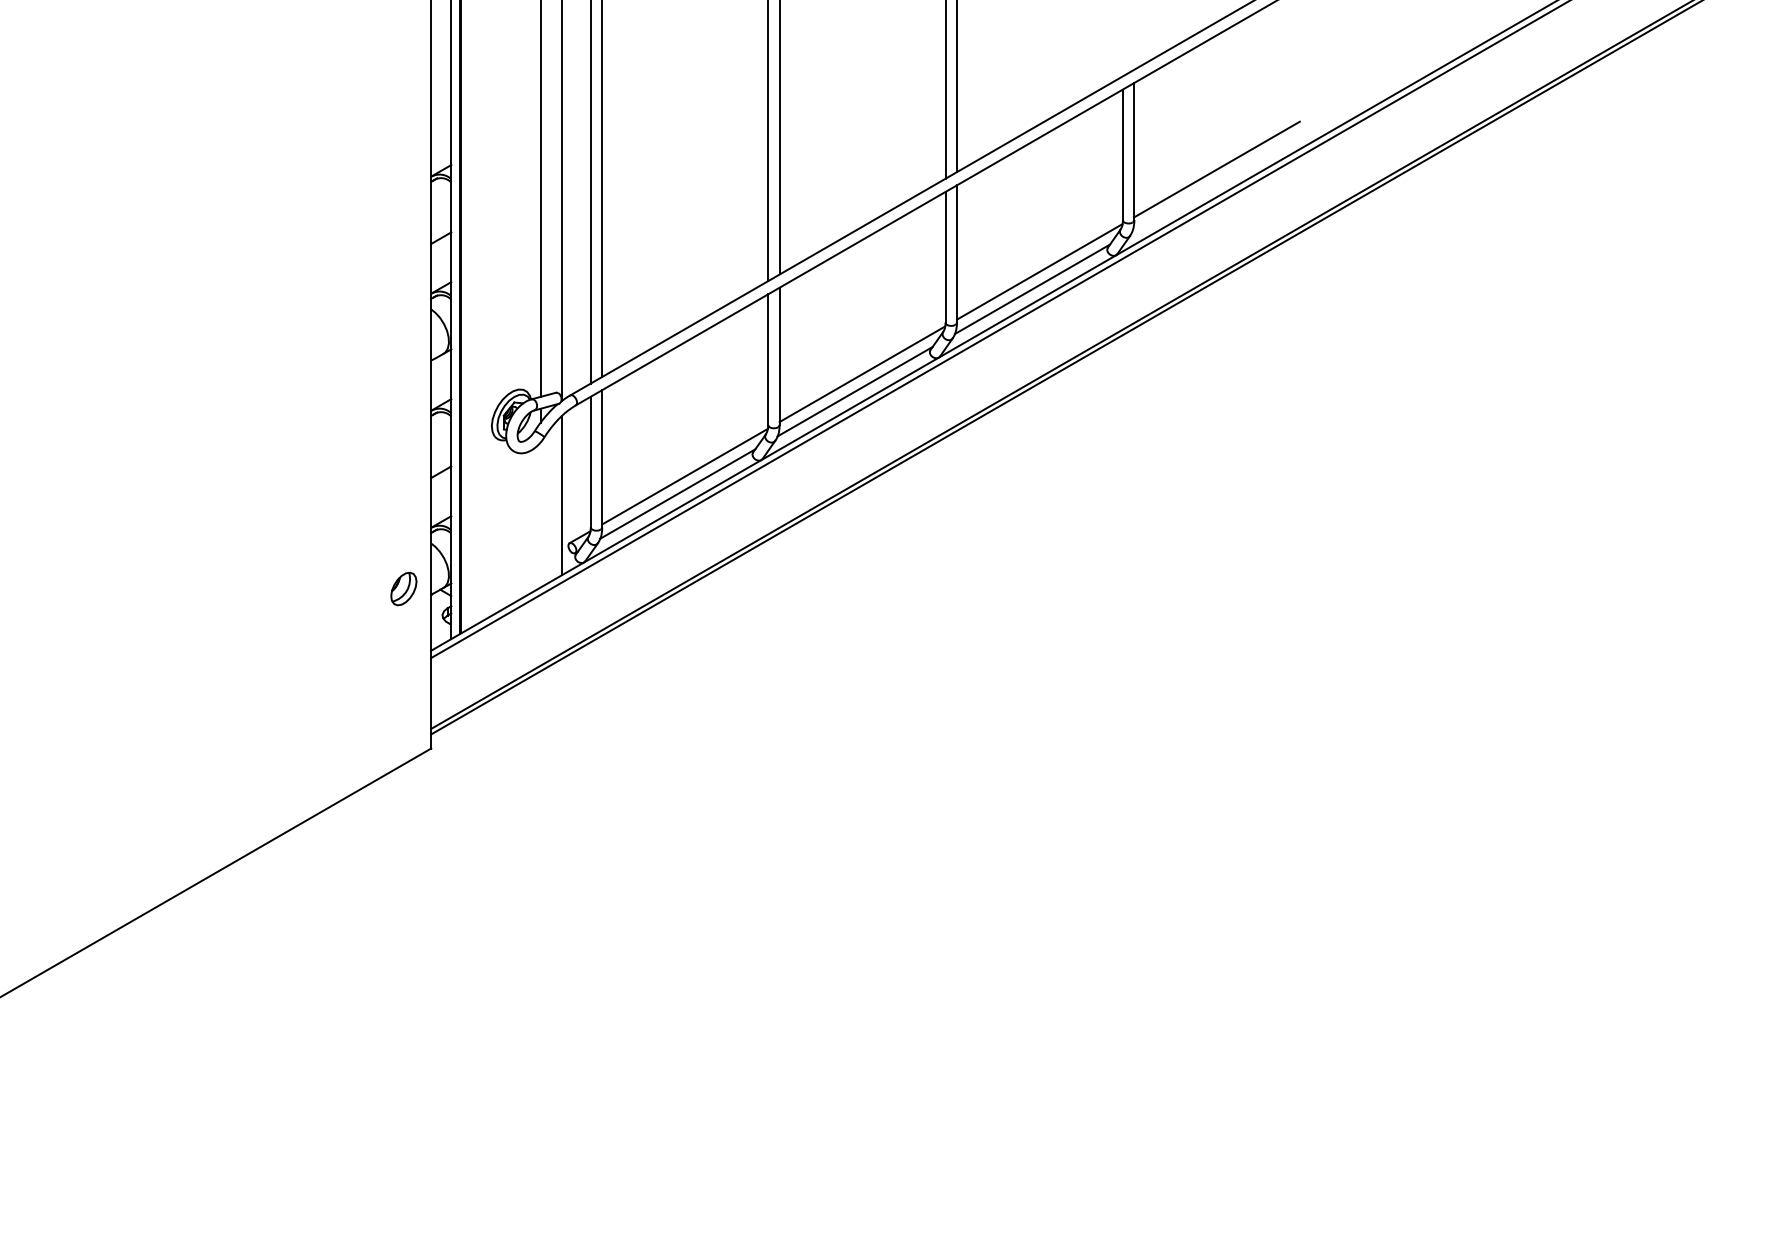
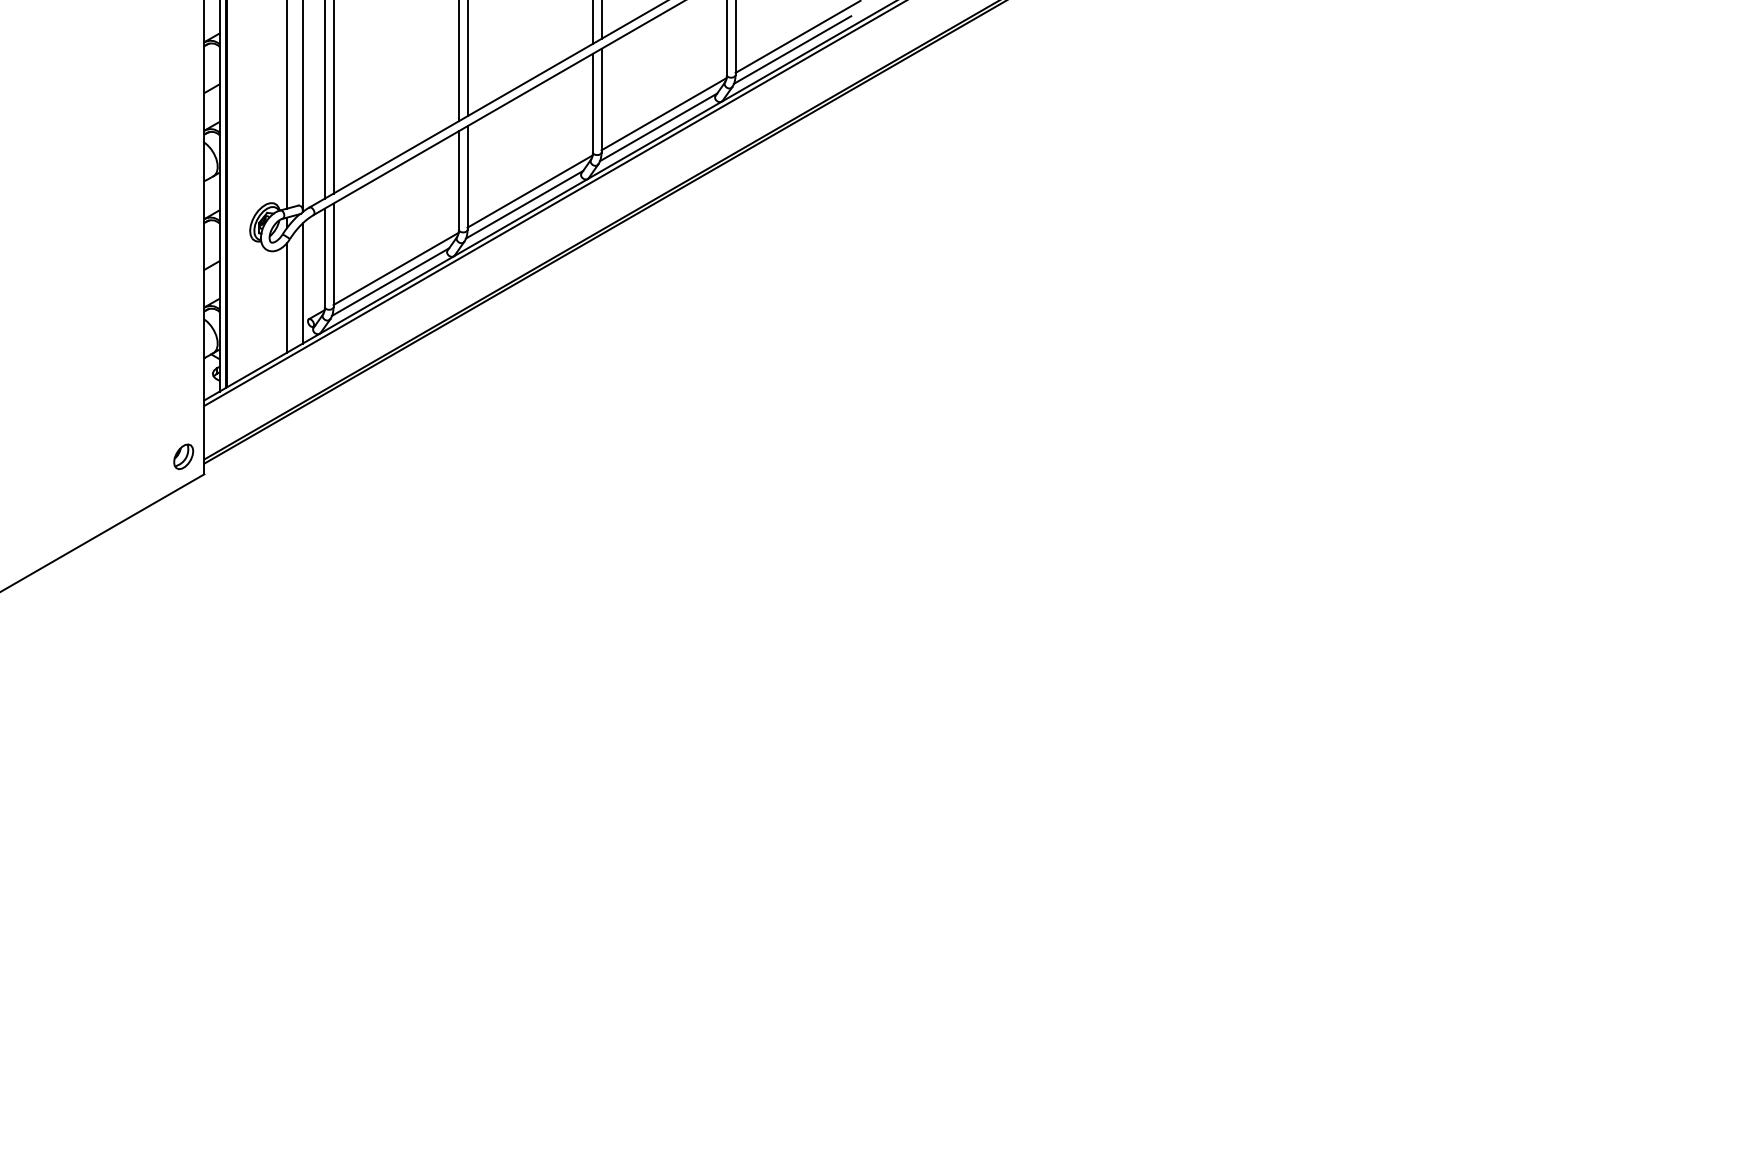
line: (1209, 186) -> (792, 49), added
line: (539, 514) -> (286, 297), added
part: (403, 588) -> (183, 456), moved

